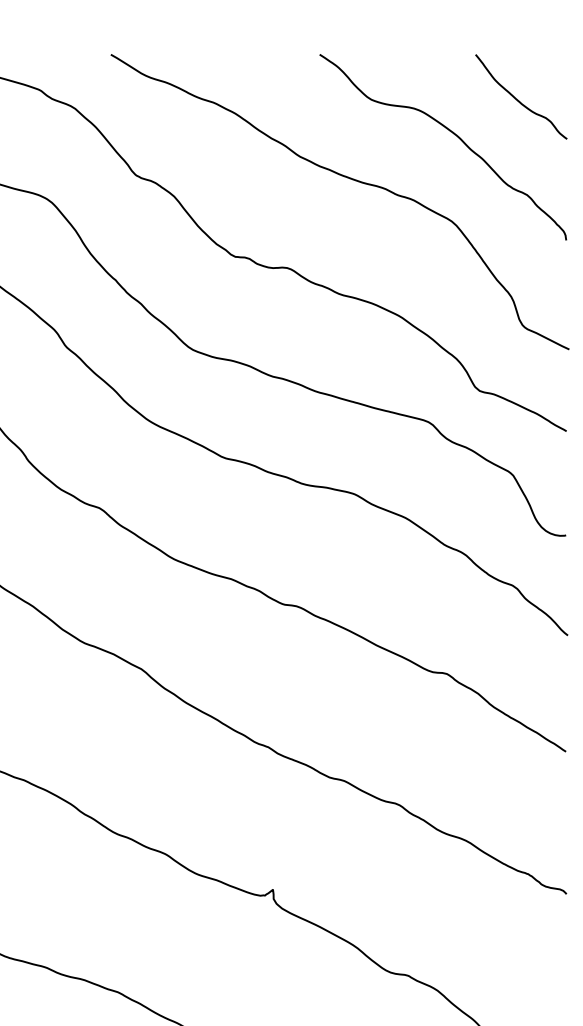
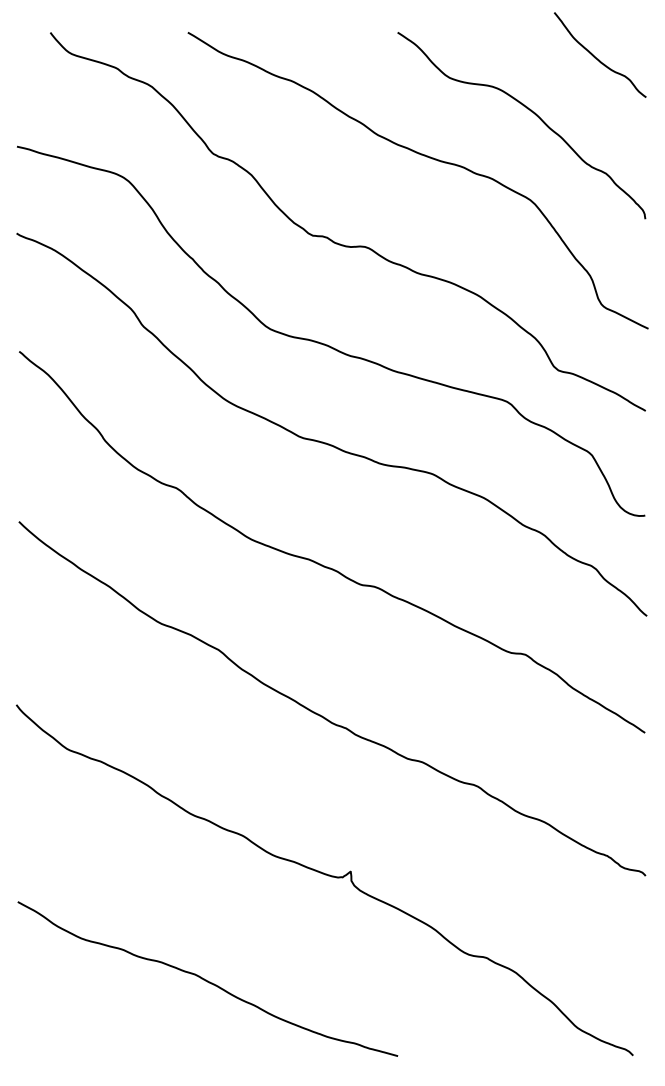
curve: (517, 99) -> (596, 57), moved

